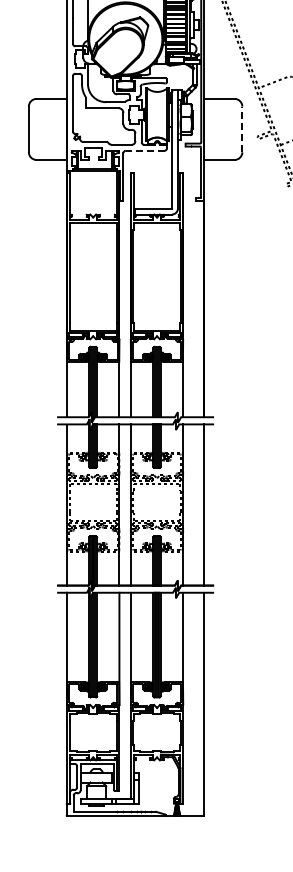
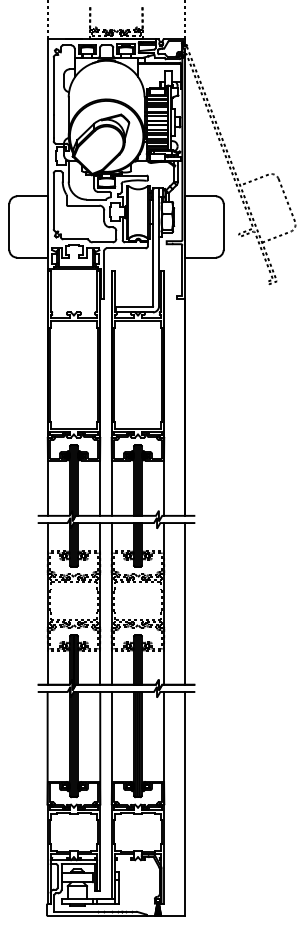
line: (242, 129) -> (223, 227), dashed -> solid
line: (144, 150) -> (125, 248), dashed -> solid

